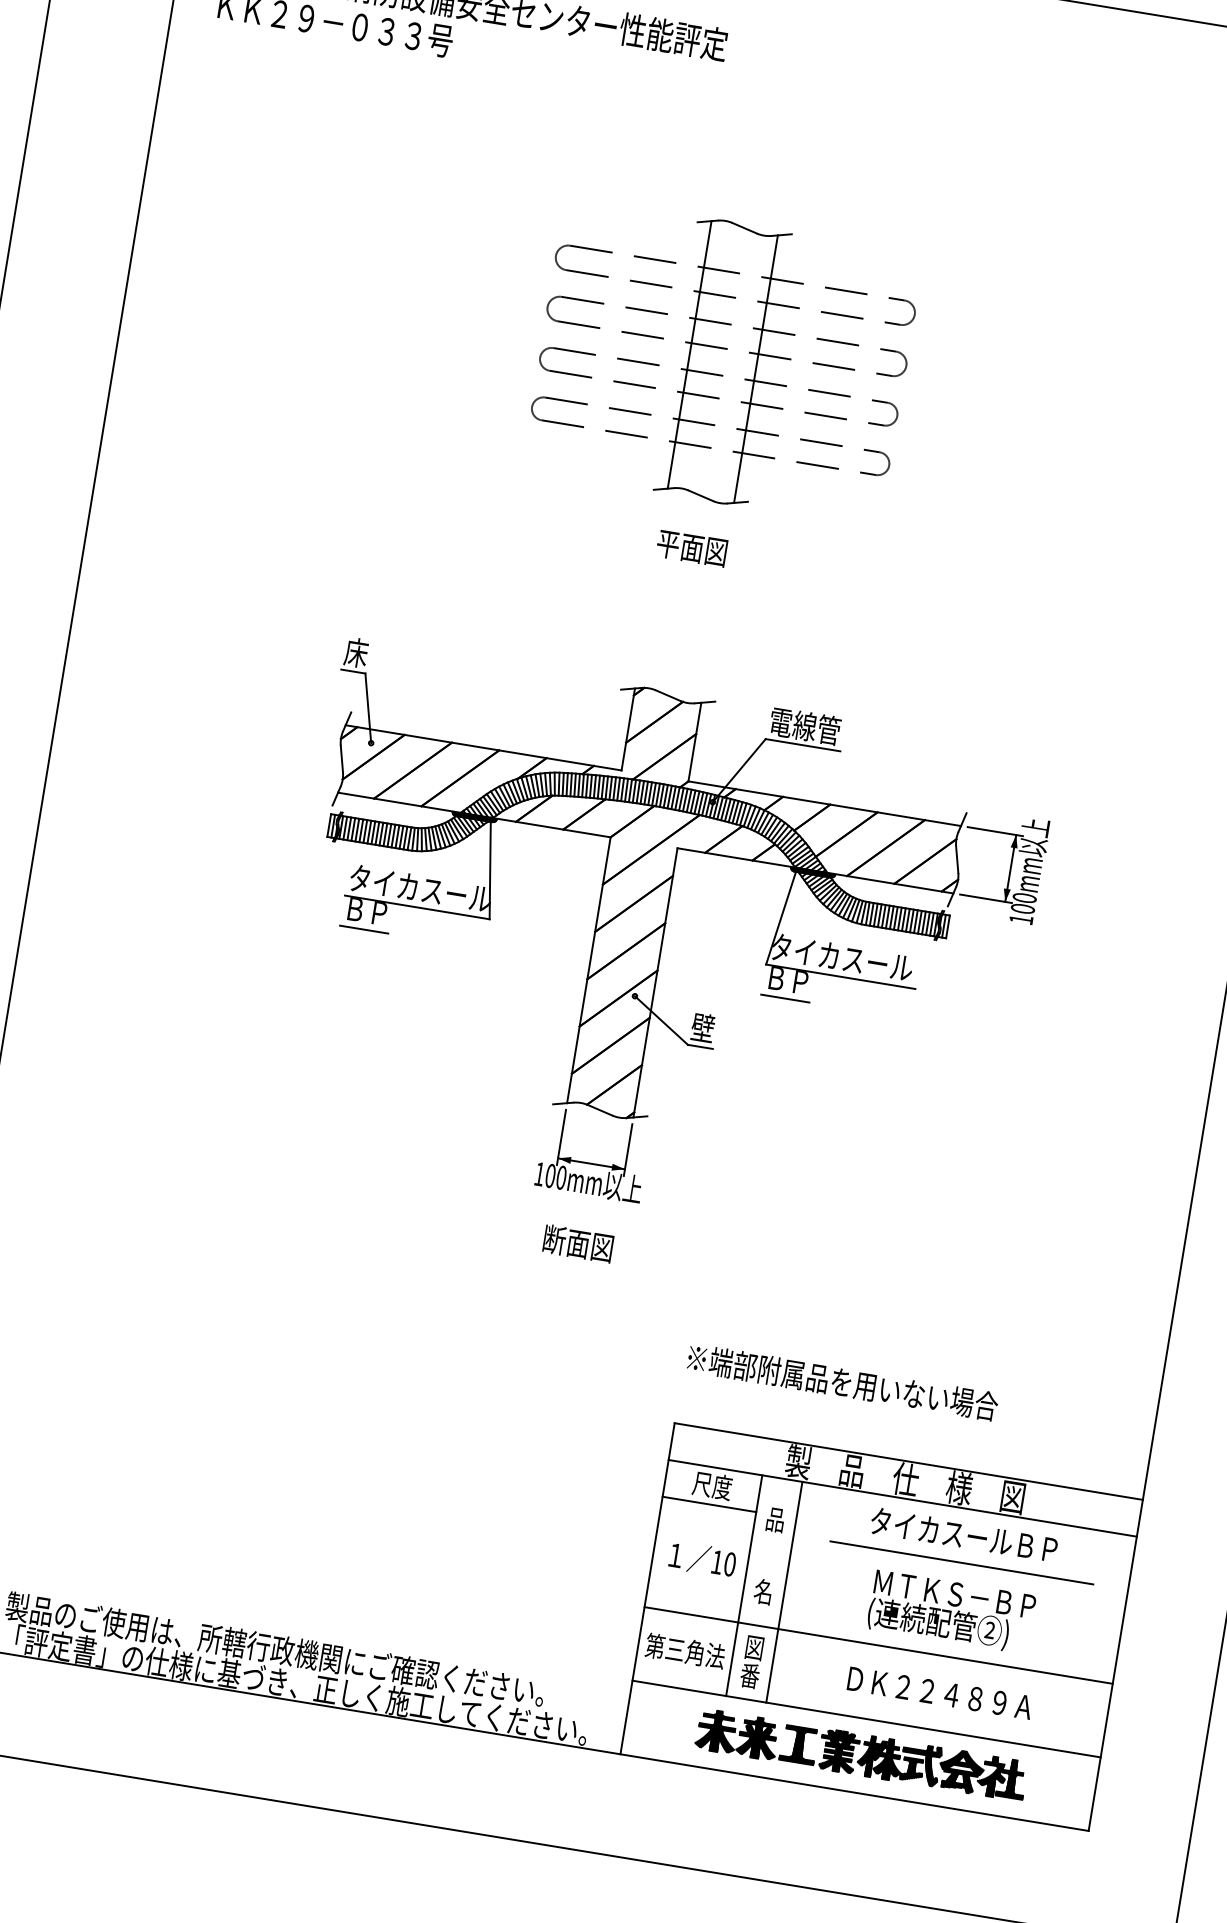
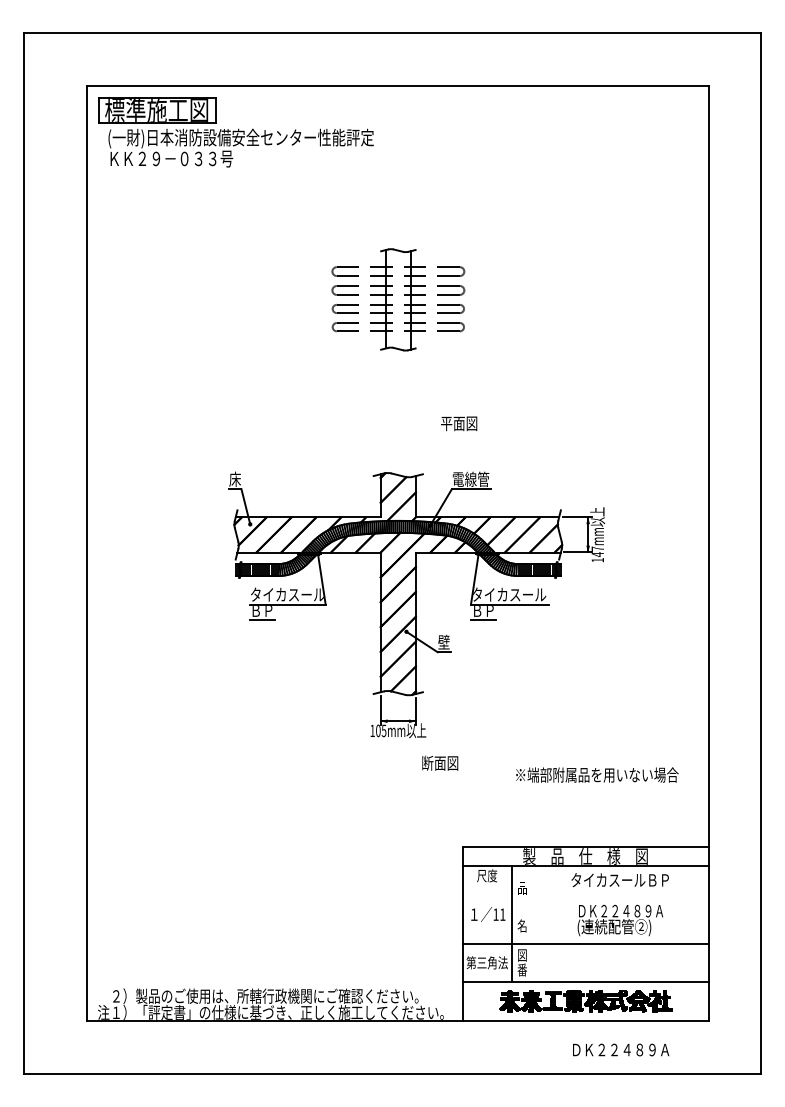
part: (723, 361) -> (398, 299), size x0.7
text: (692, 547) -> (459, 423), moved
text: (1023, 902) -> (597, 551), 100mm -> 147mm
text: (560, 1176) -> (383, 730), 100mm -> 105mm
text: (579, 1242) -> (440, 762), moved
text: (843, 1381) -> (597, 774), moved
line: (708, 1503) -> (486, 885), removed
line: (962, 1562) -> (621, 894), removed
text: (729, 1563) -> (502, 914), 10 -> 11
line: (783, 1592) -> (532, 924), removed
text: (955, 1593) -> (620, 910), ＭＴＫＳ－ＢＰ -> ＤＫ２２４８９Ａ
text: (940, 1692) -> (621, 1049), moved

